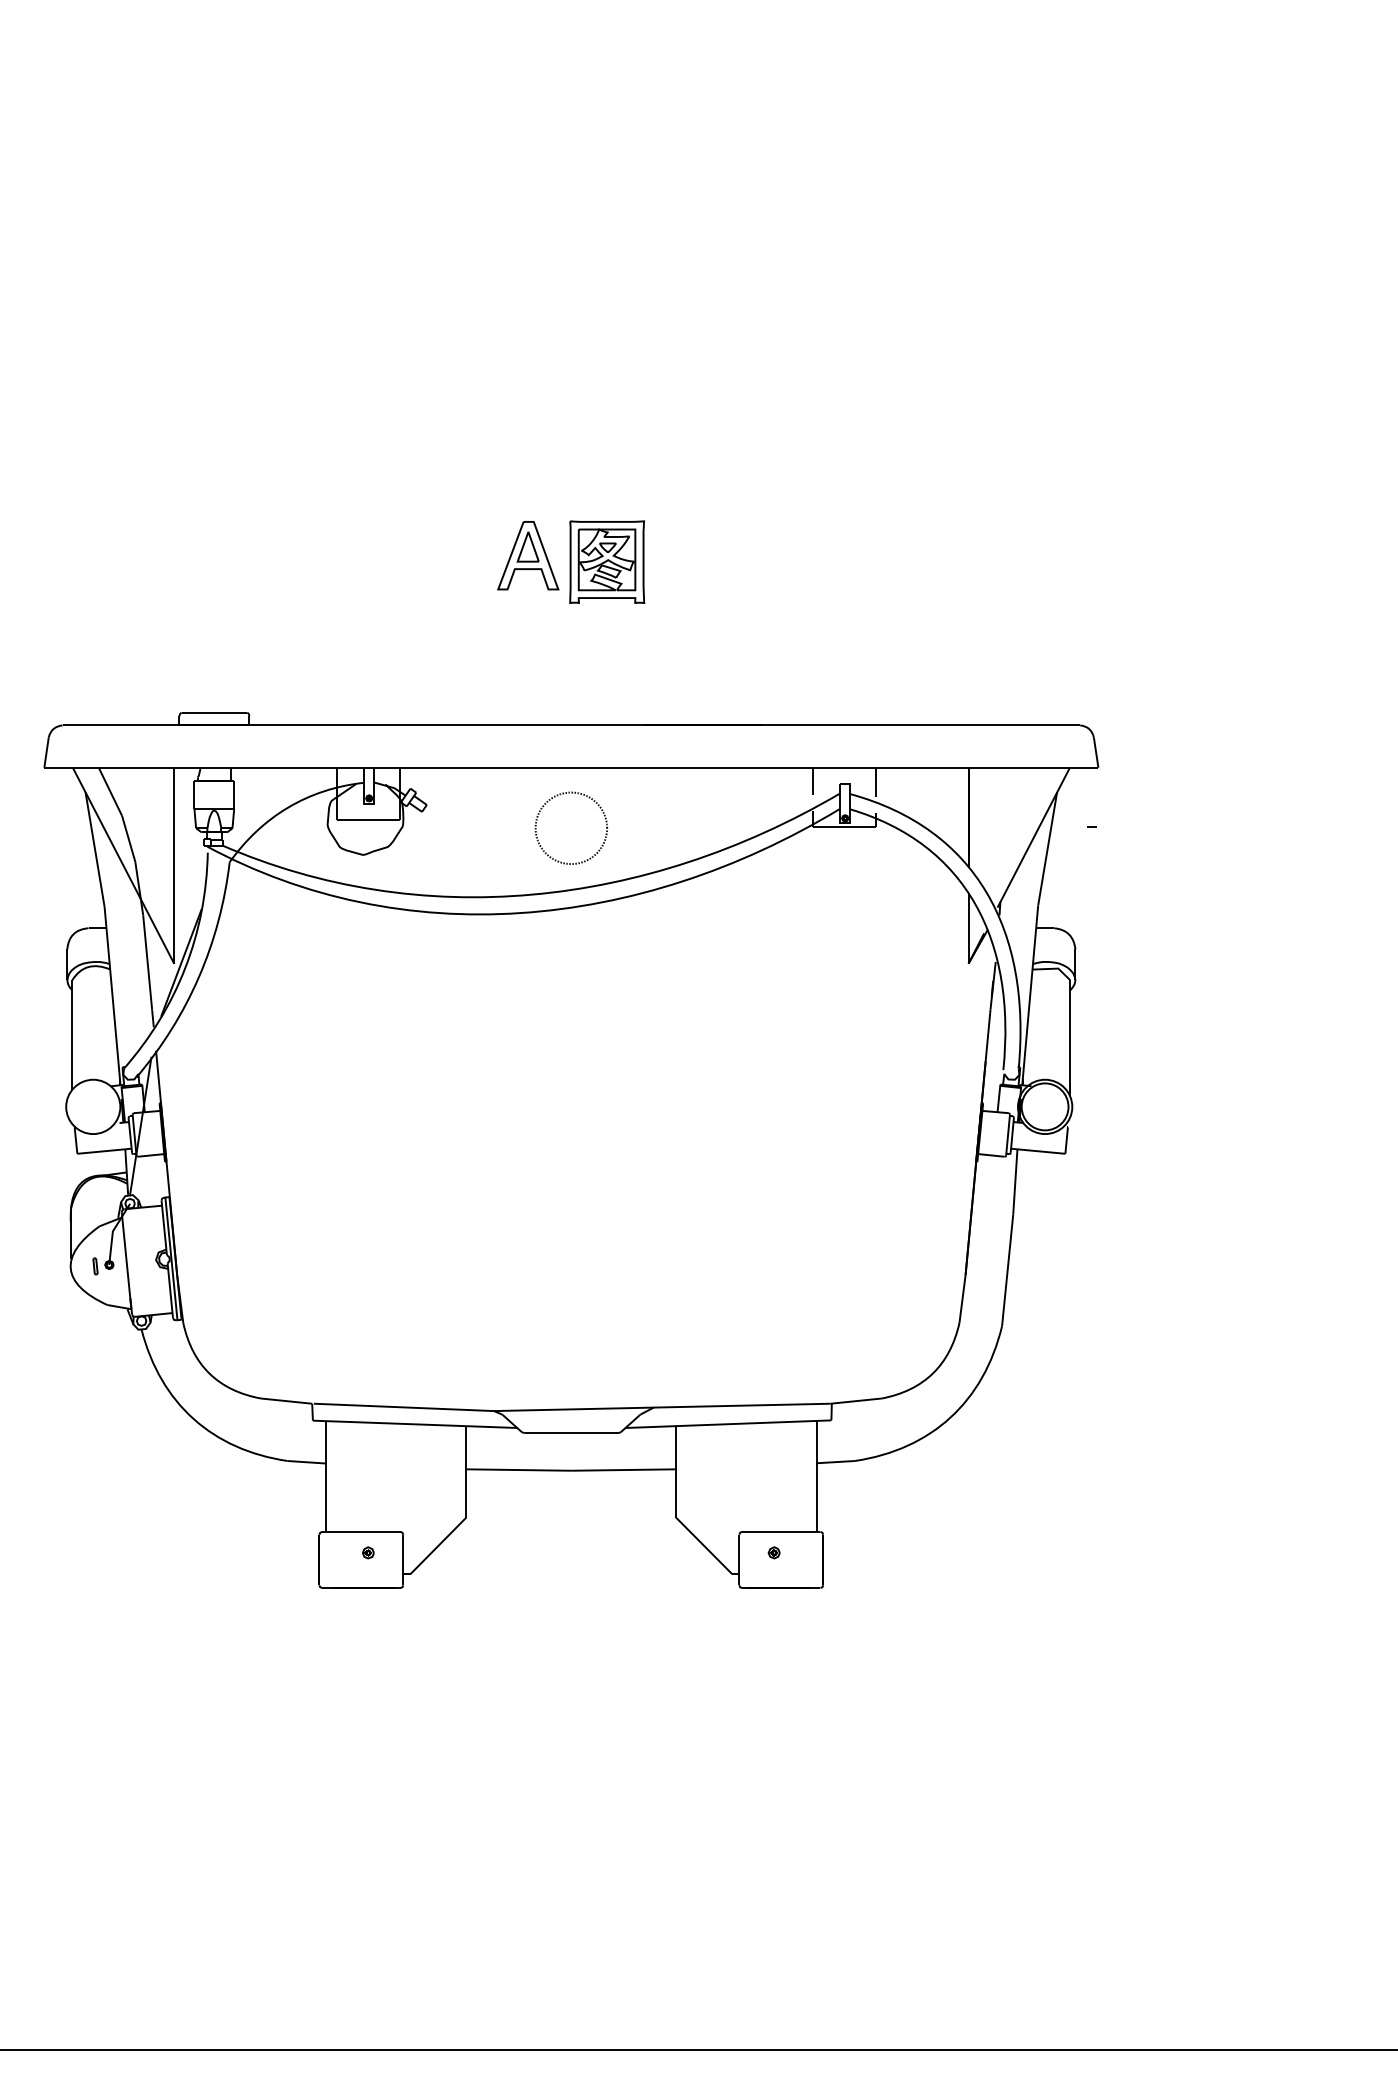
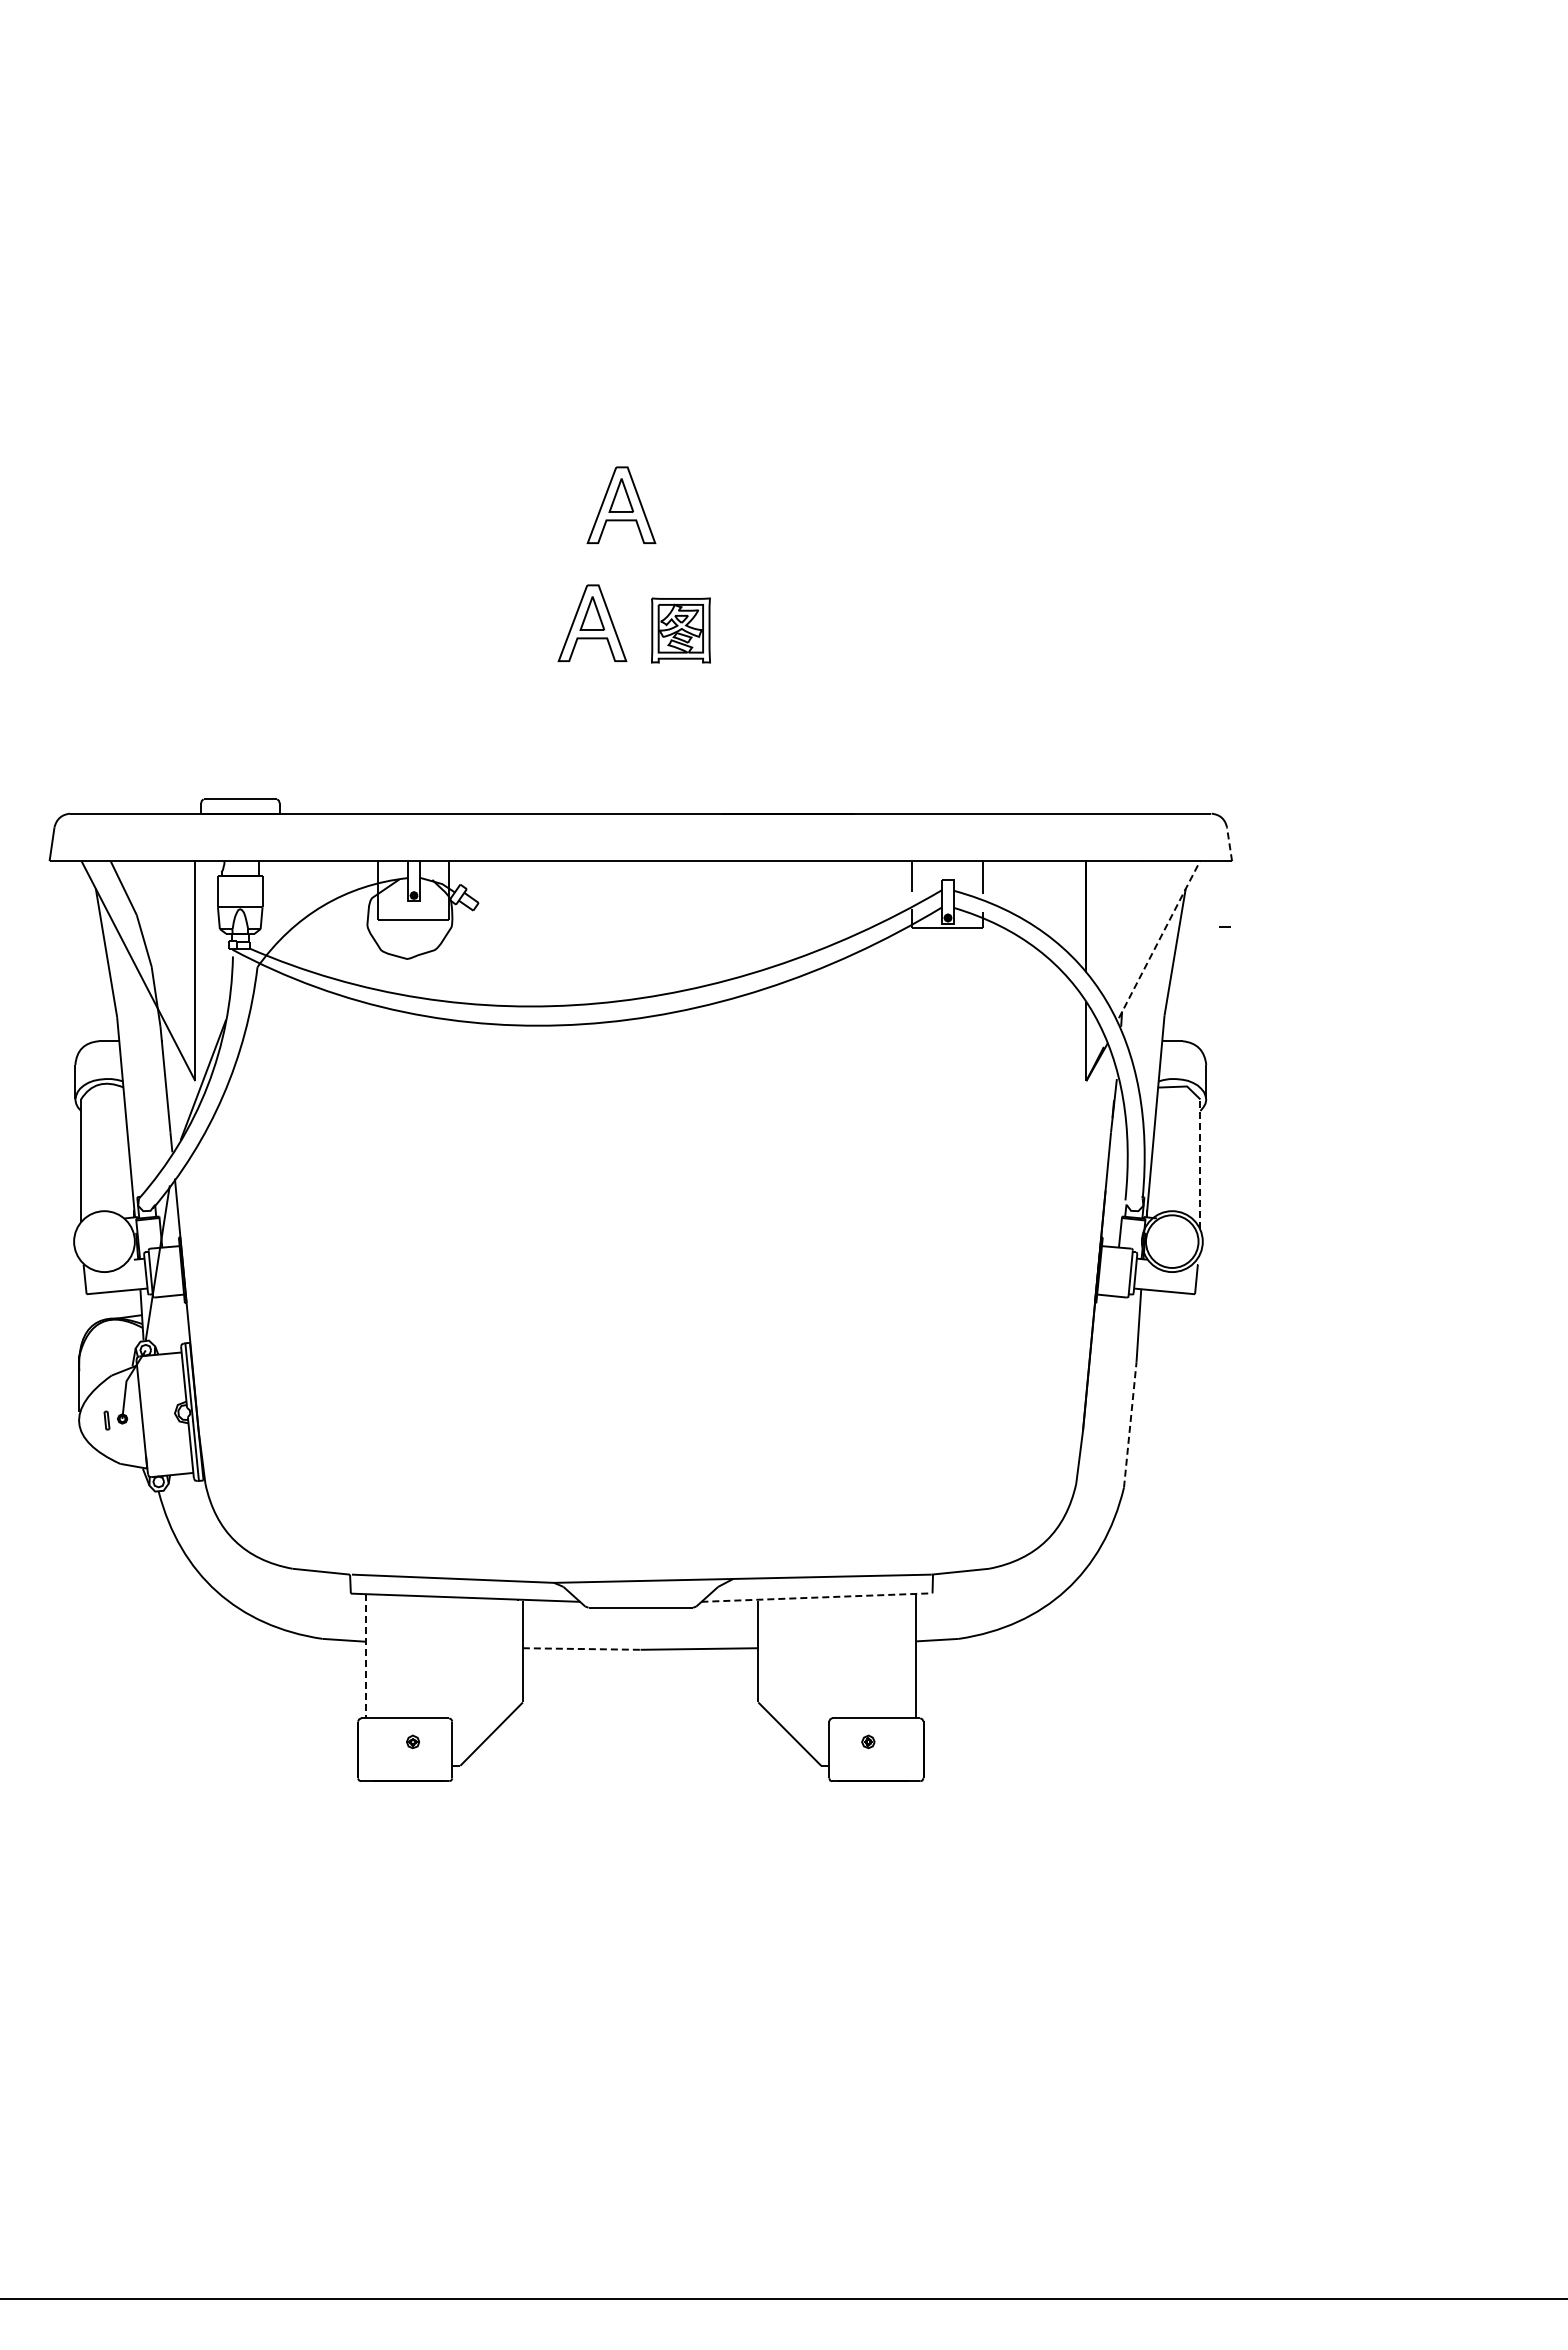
part: (554, 449) -> (621, 504), added
part: (606, 562) -> (680, 630), size x0.7
line: (1096, 752) -> (1229, 843), solid -> dashed
line: (1033, 837) -> (1159, 939), solid -> dashed
part: (548, 854) -> (615, 958), removed
line: (1070, 1038) -> (1200, 1164), solid -> dashed
line: (1007, 1270) -> (1130, 1425), solid -> dashed
line: (727, 1424) -> (816, 1597), solid -> dashed
line: (518, 1470) -> (581, 1649), solid -> dashed
line: (325, 1476) -> (365, 1656), solid -> dashed

